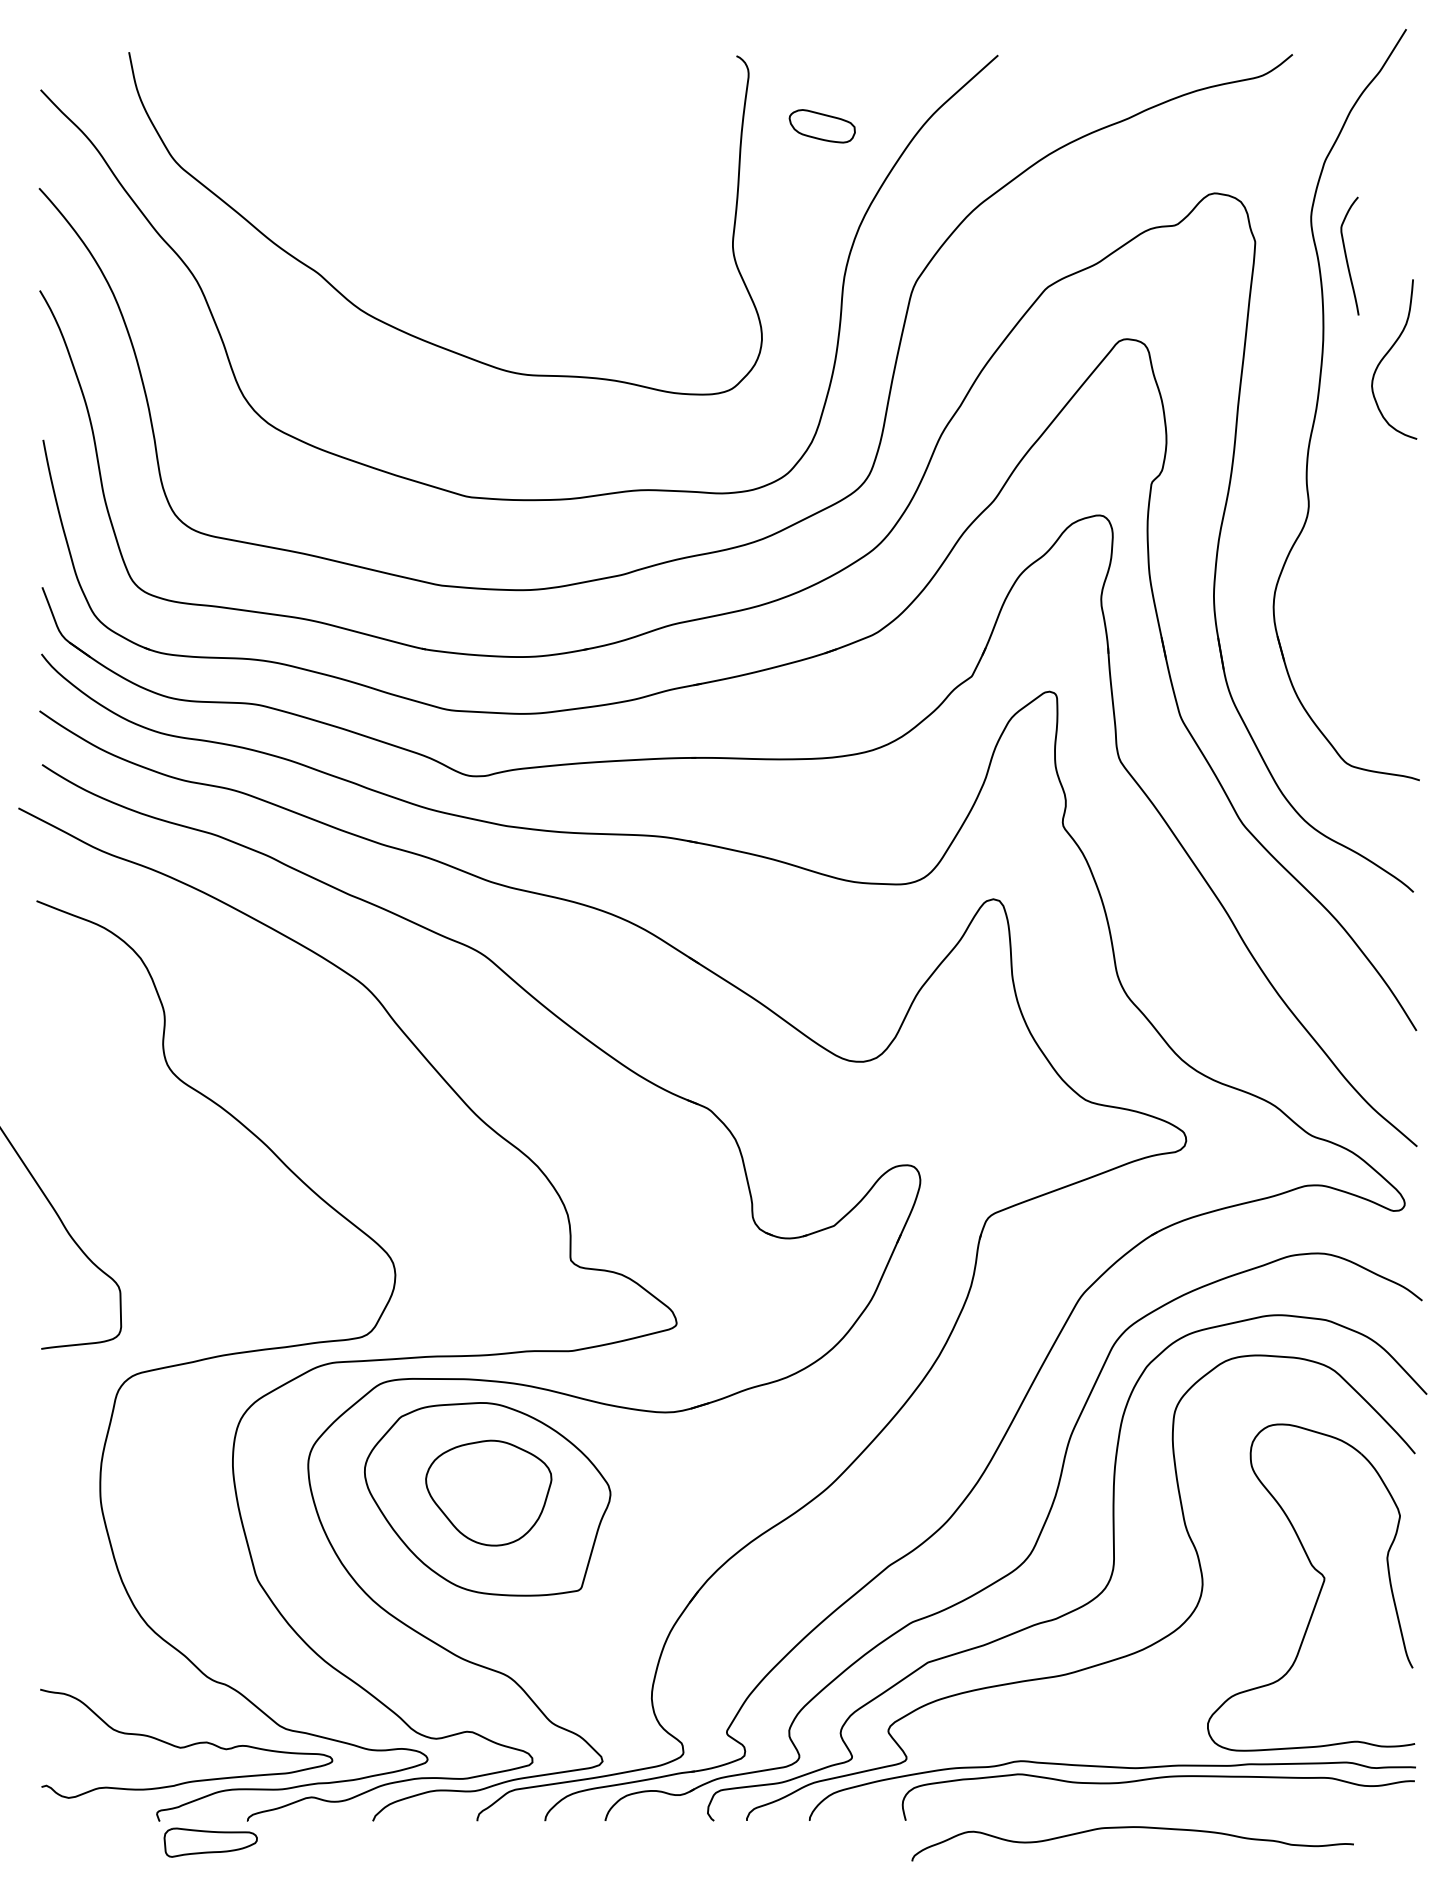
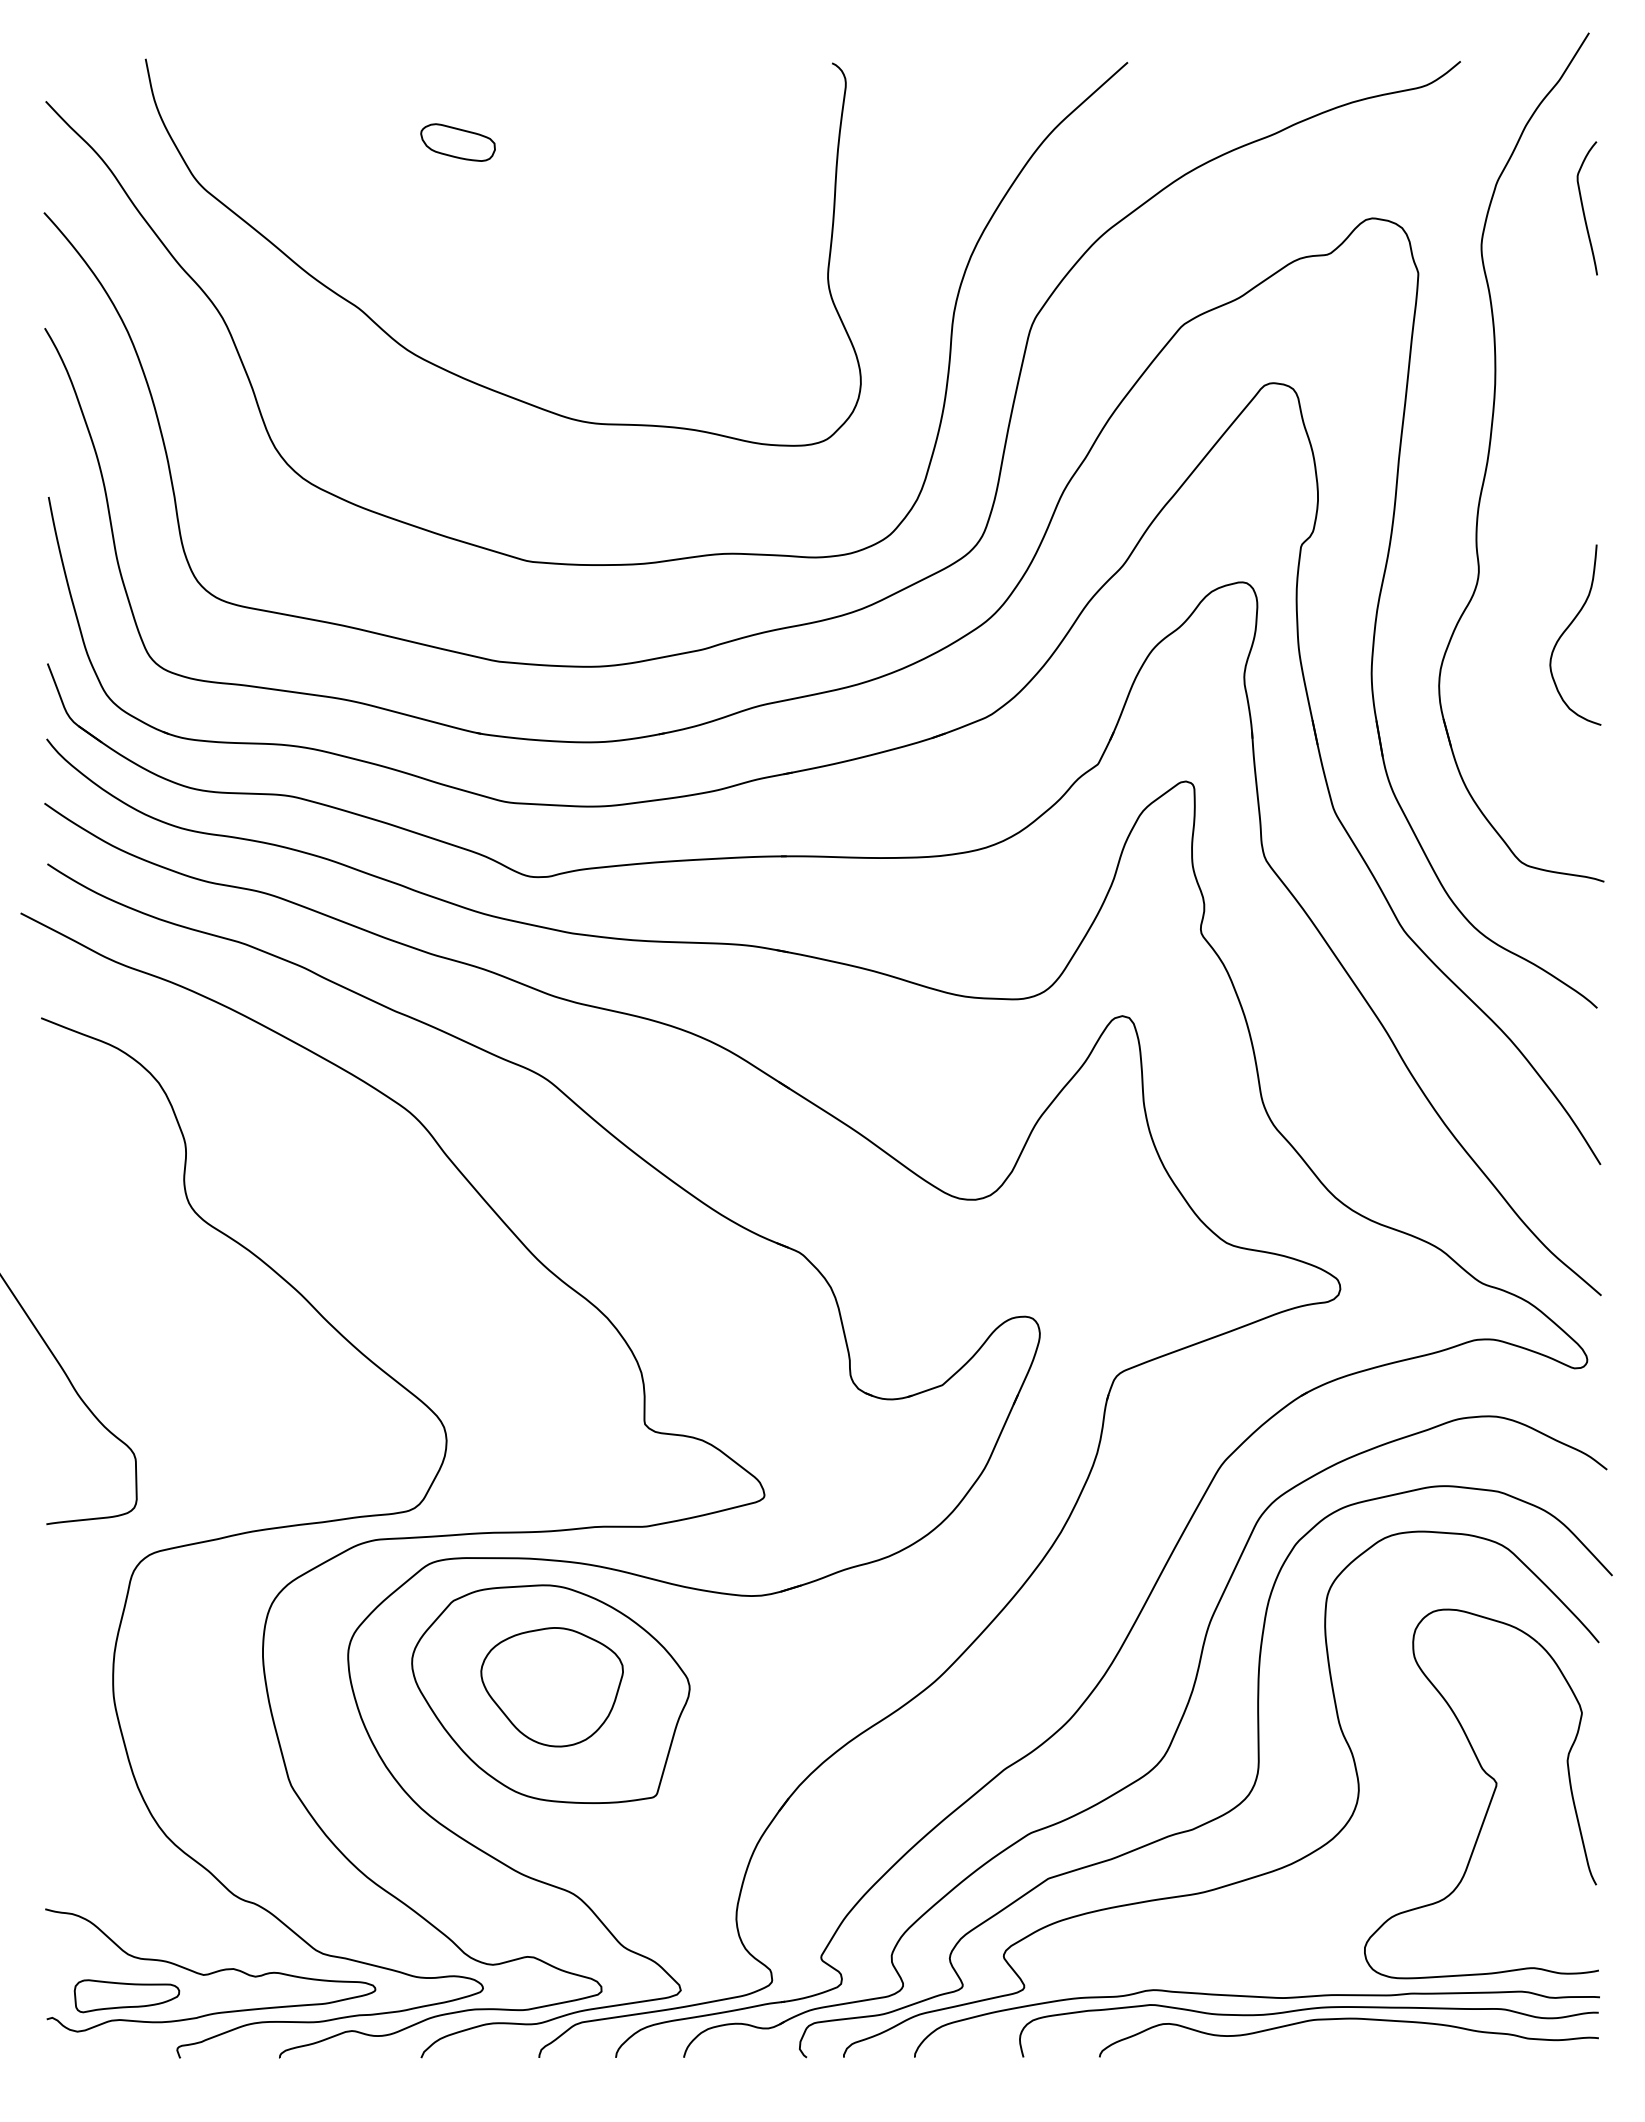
part: (821, 126) -> (457, 142), moved
curve: (1347, 258) -> (1584, 210), moved
curve: (1388, 353) -> (1568, 628), moved
curve: (1132, 1827) -> (1348, 2019), moved
part: (210, 1842) -> (126, 1996), moved

